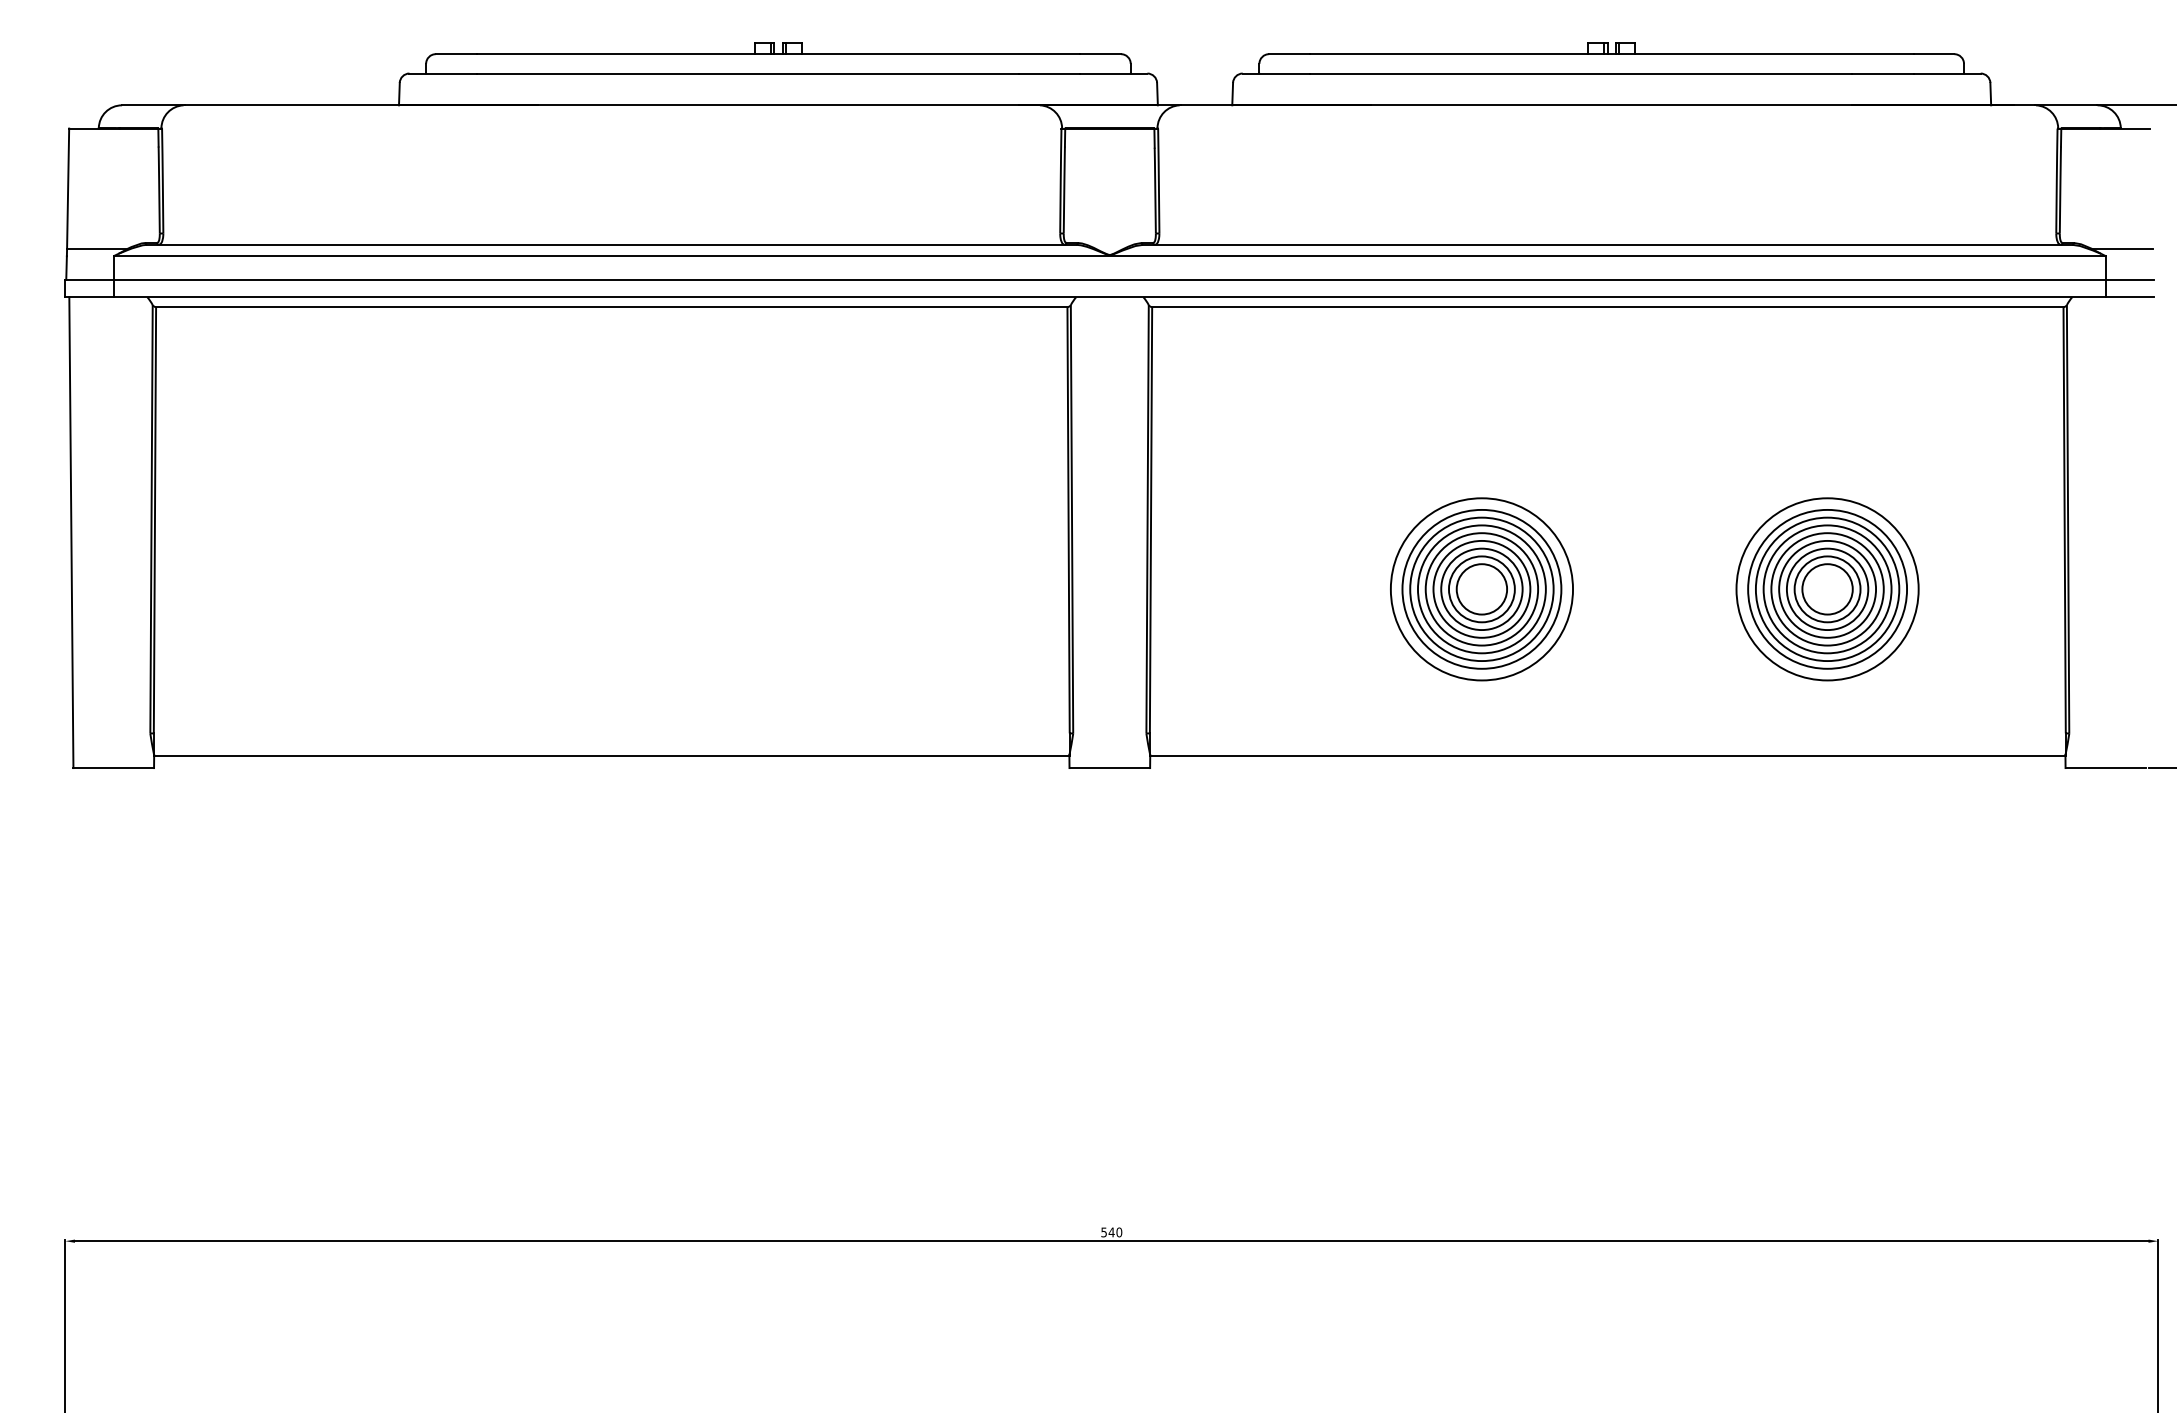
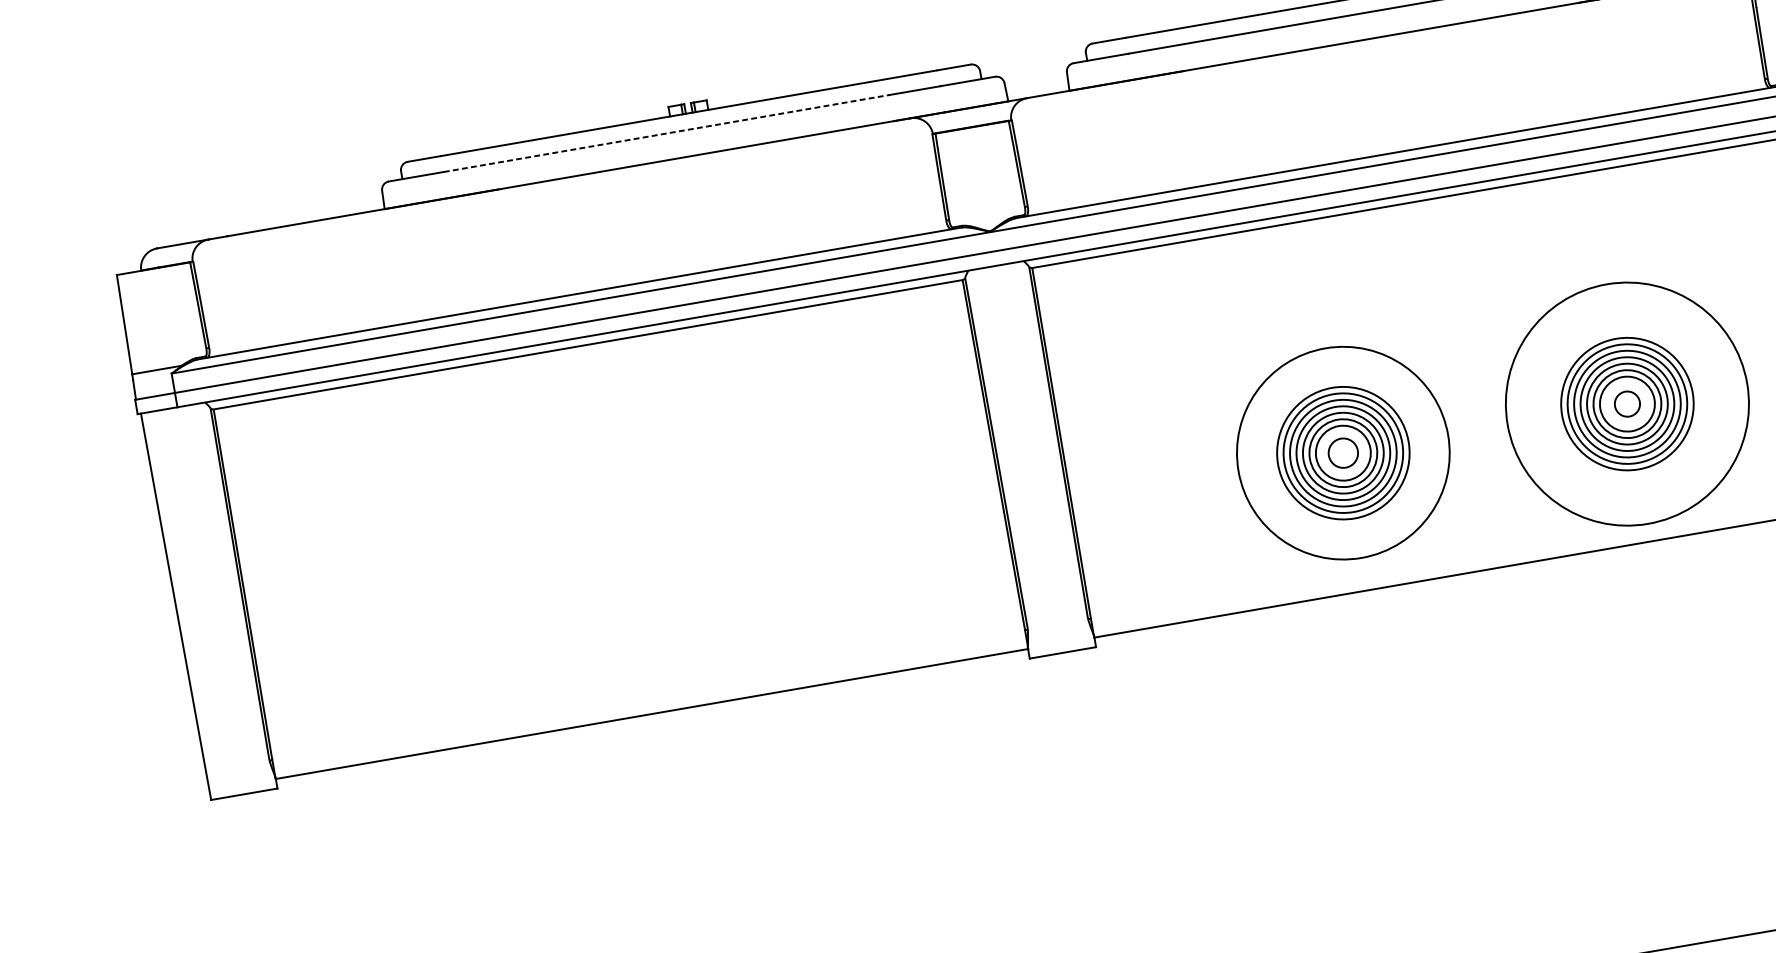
line: (748, 73) -> (667, 133), solid -> dashed
circle: (1481, 589) -> (1343, 453), size x0.7
circle: (1481, 589) -> (1343, 453), size x1.4
circle: (1827, 589) -> (1627, 404), size x0.6
circle: (1827, 589) -> (1627, 404), size x1.6

